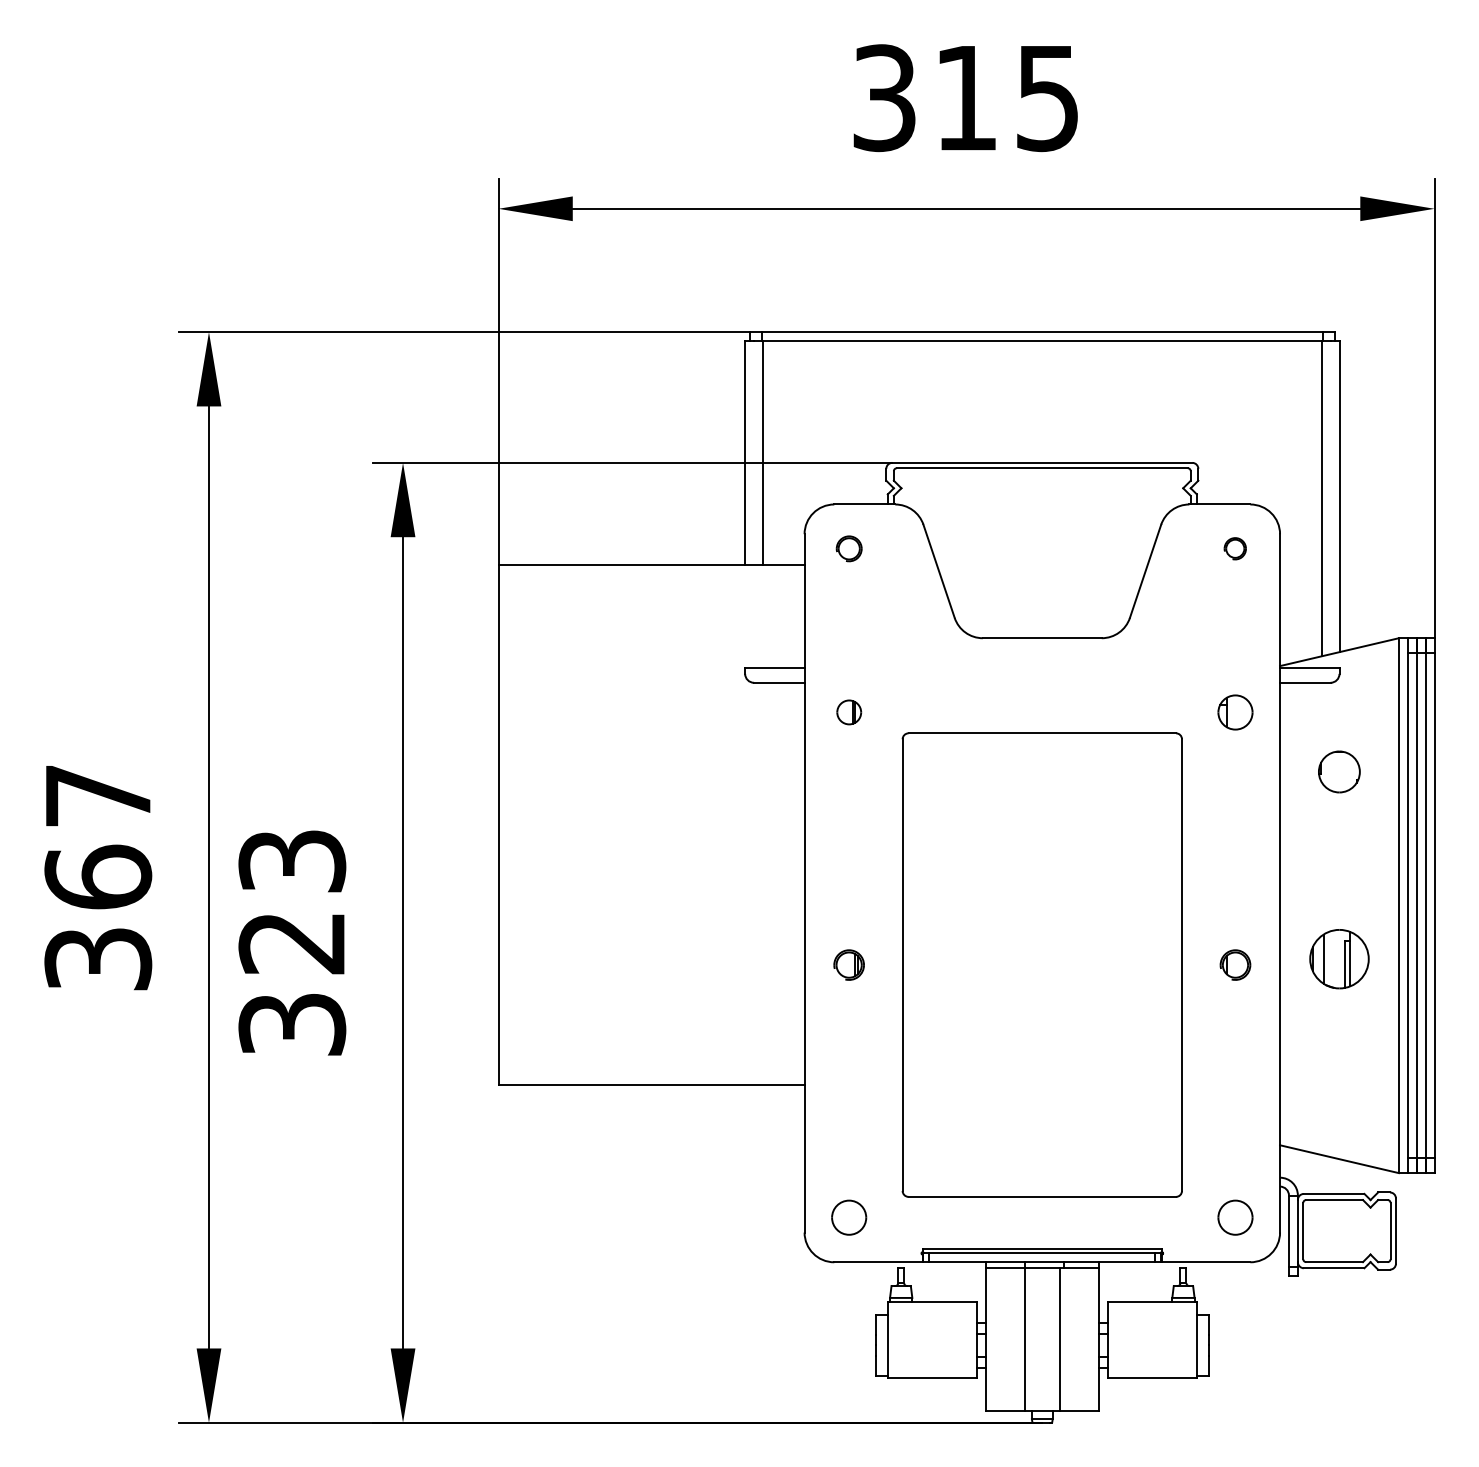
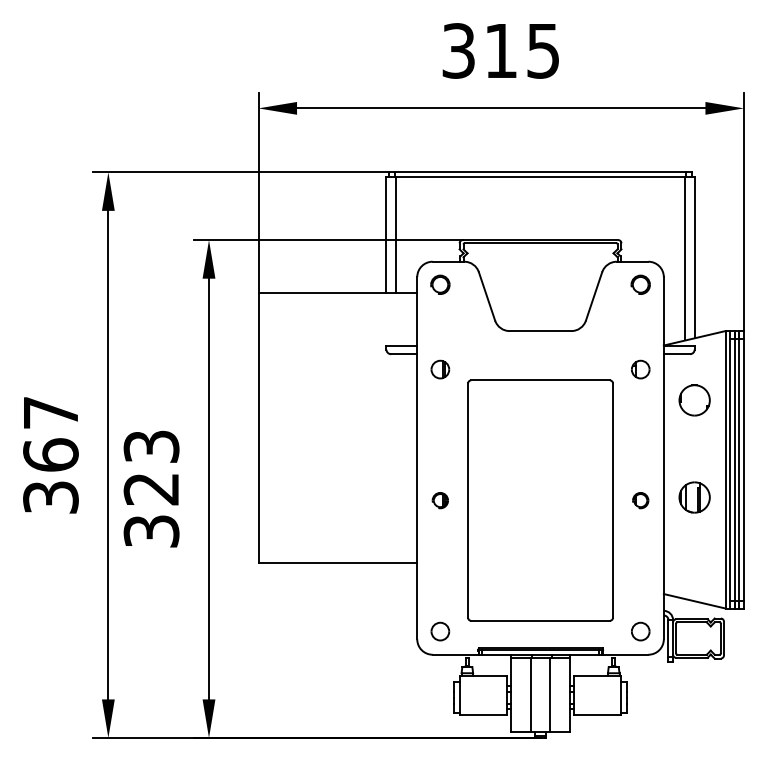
part: (849, 548) -> (440, 284), size x1.43
part: (1235, 548) -> (640, 284), size x1.67
part: (849, 712) -> (440, 369), size x1.43
part: (1339, 772) -> (694, 400), size x1.43

